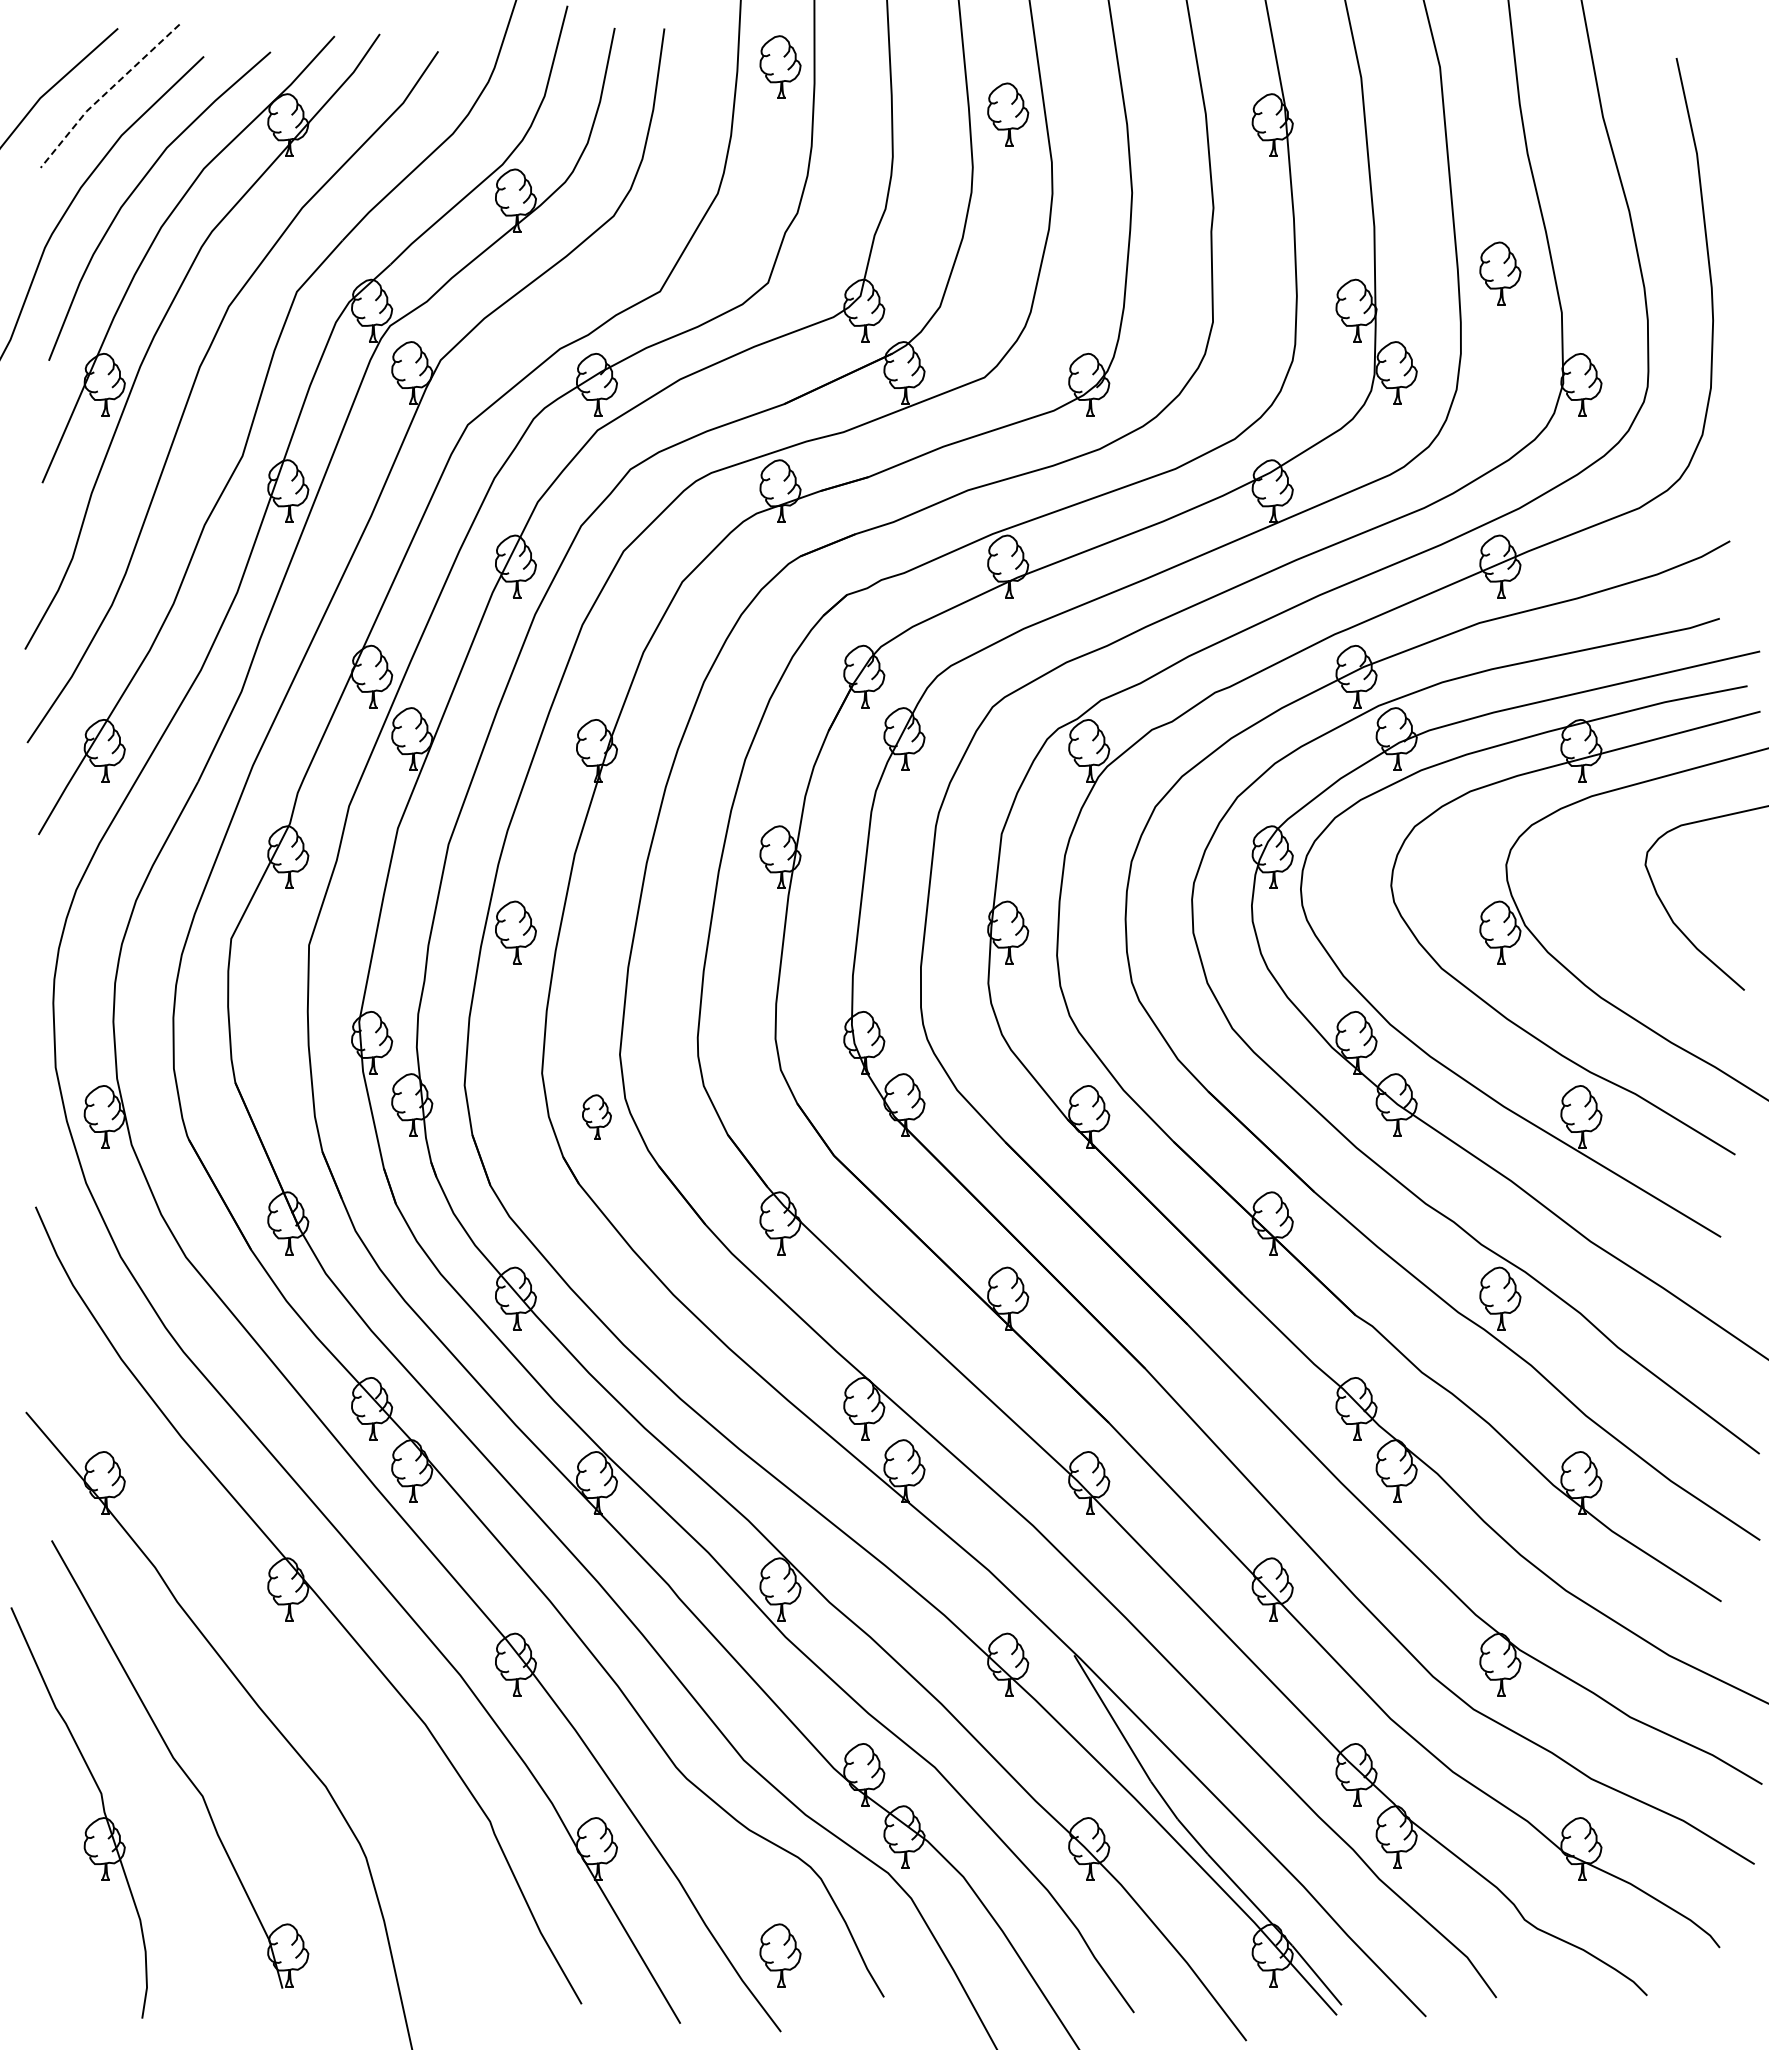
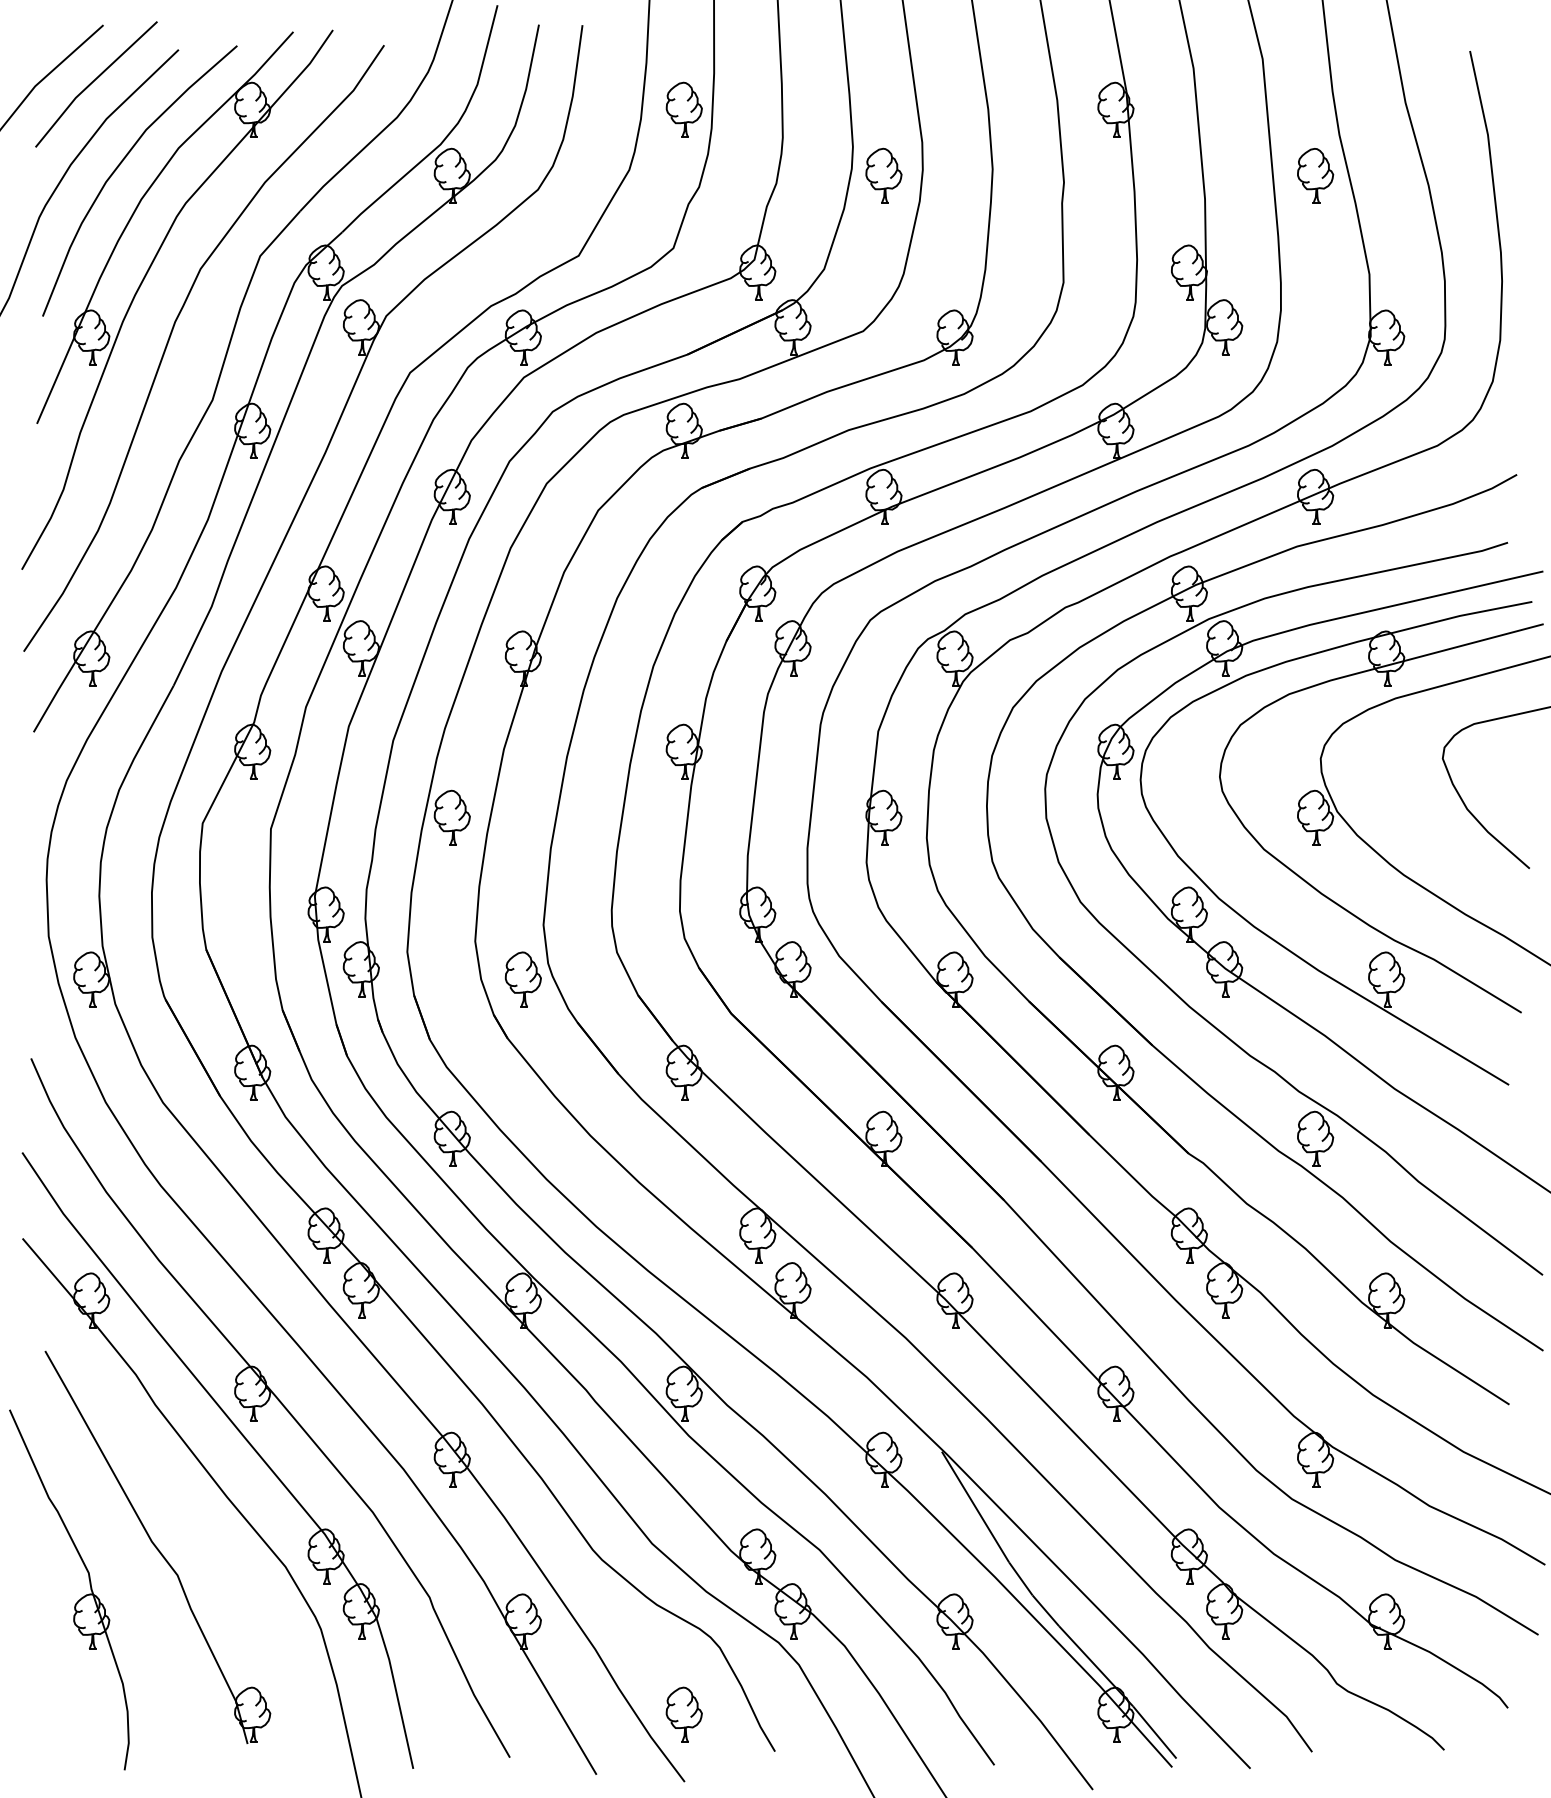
part: (780, 66) -> (684, 109), moved
line: (106, 93) -> (93, 82), dashed -> solid
part: (1008, 114) -> (884, 175), moved
part: (1500, 273) -> (1315, 175), moved
part: (596, 1116) -> (522, 979), size x1.43
part: (279, 1641) -> (244, 1439), added

